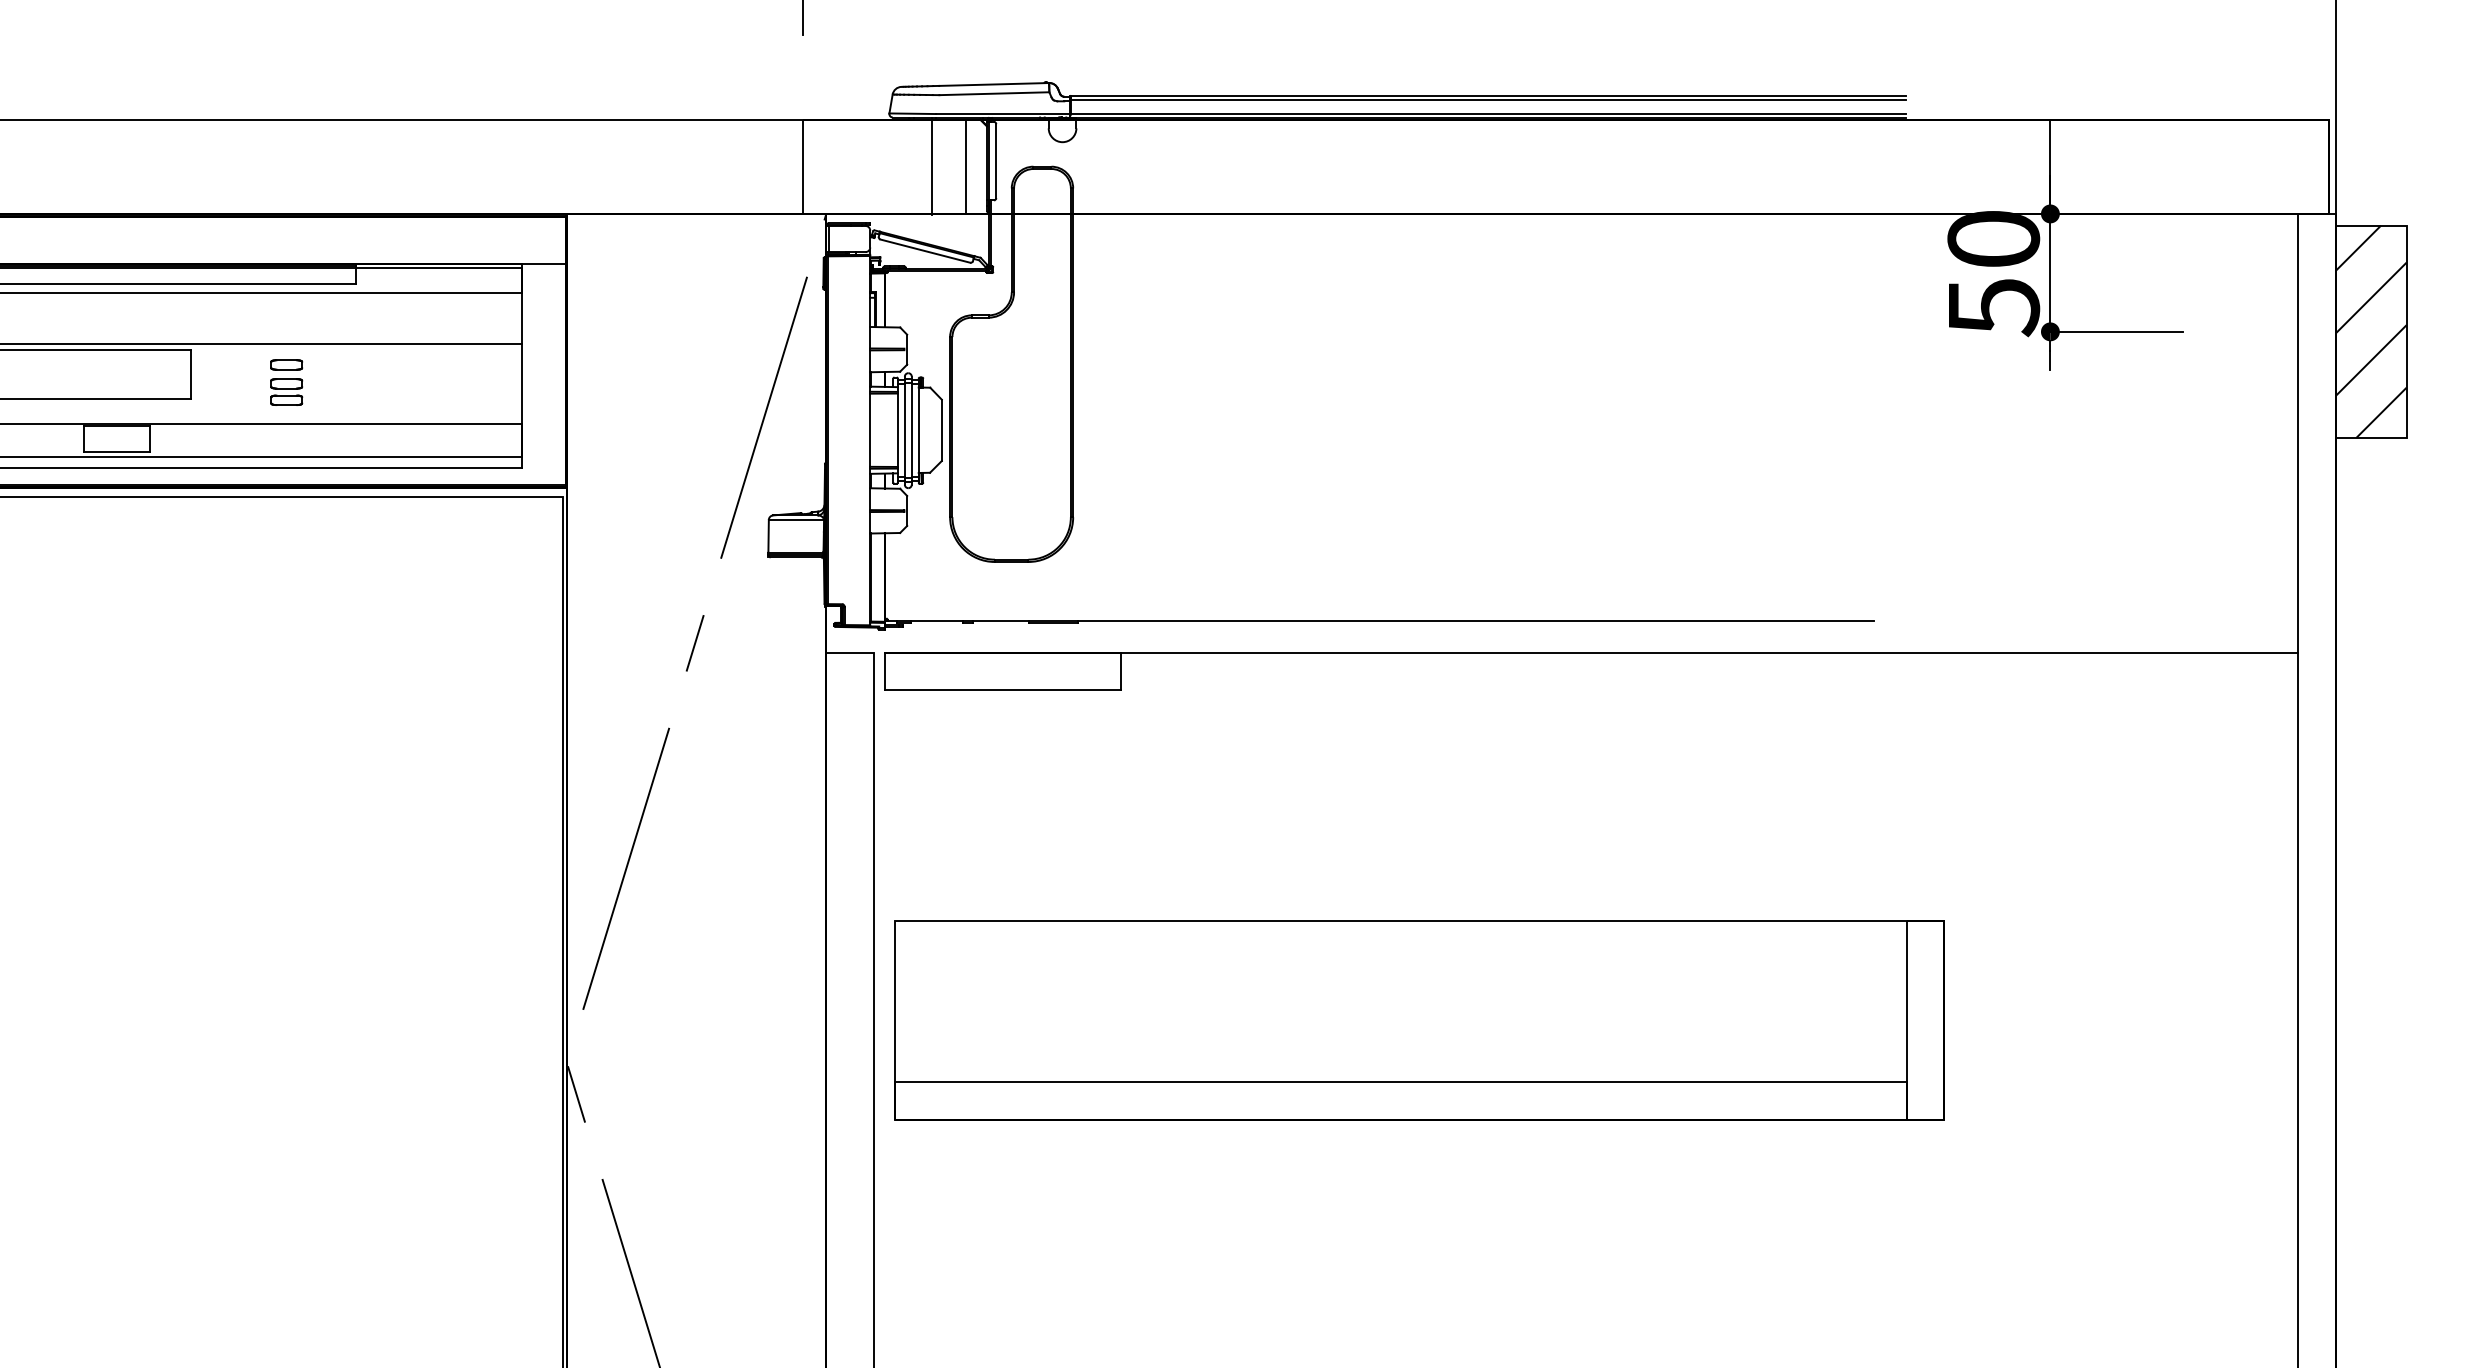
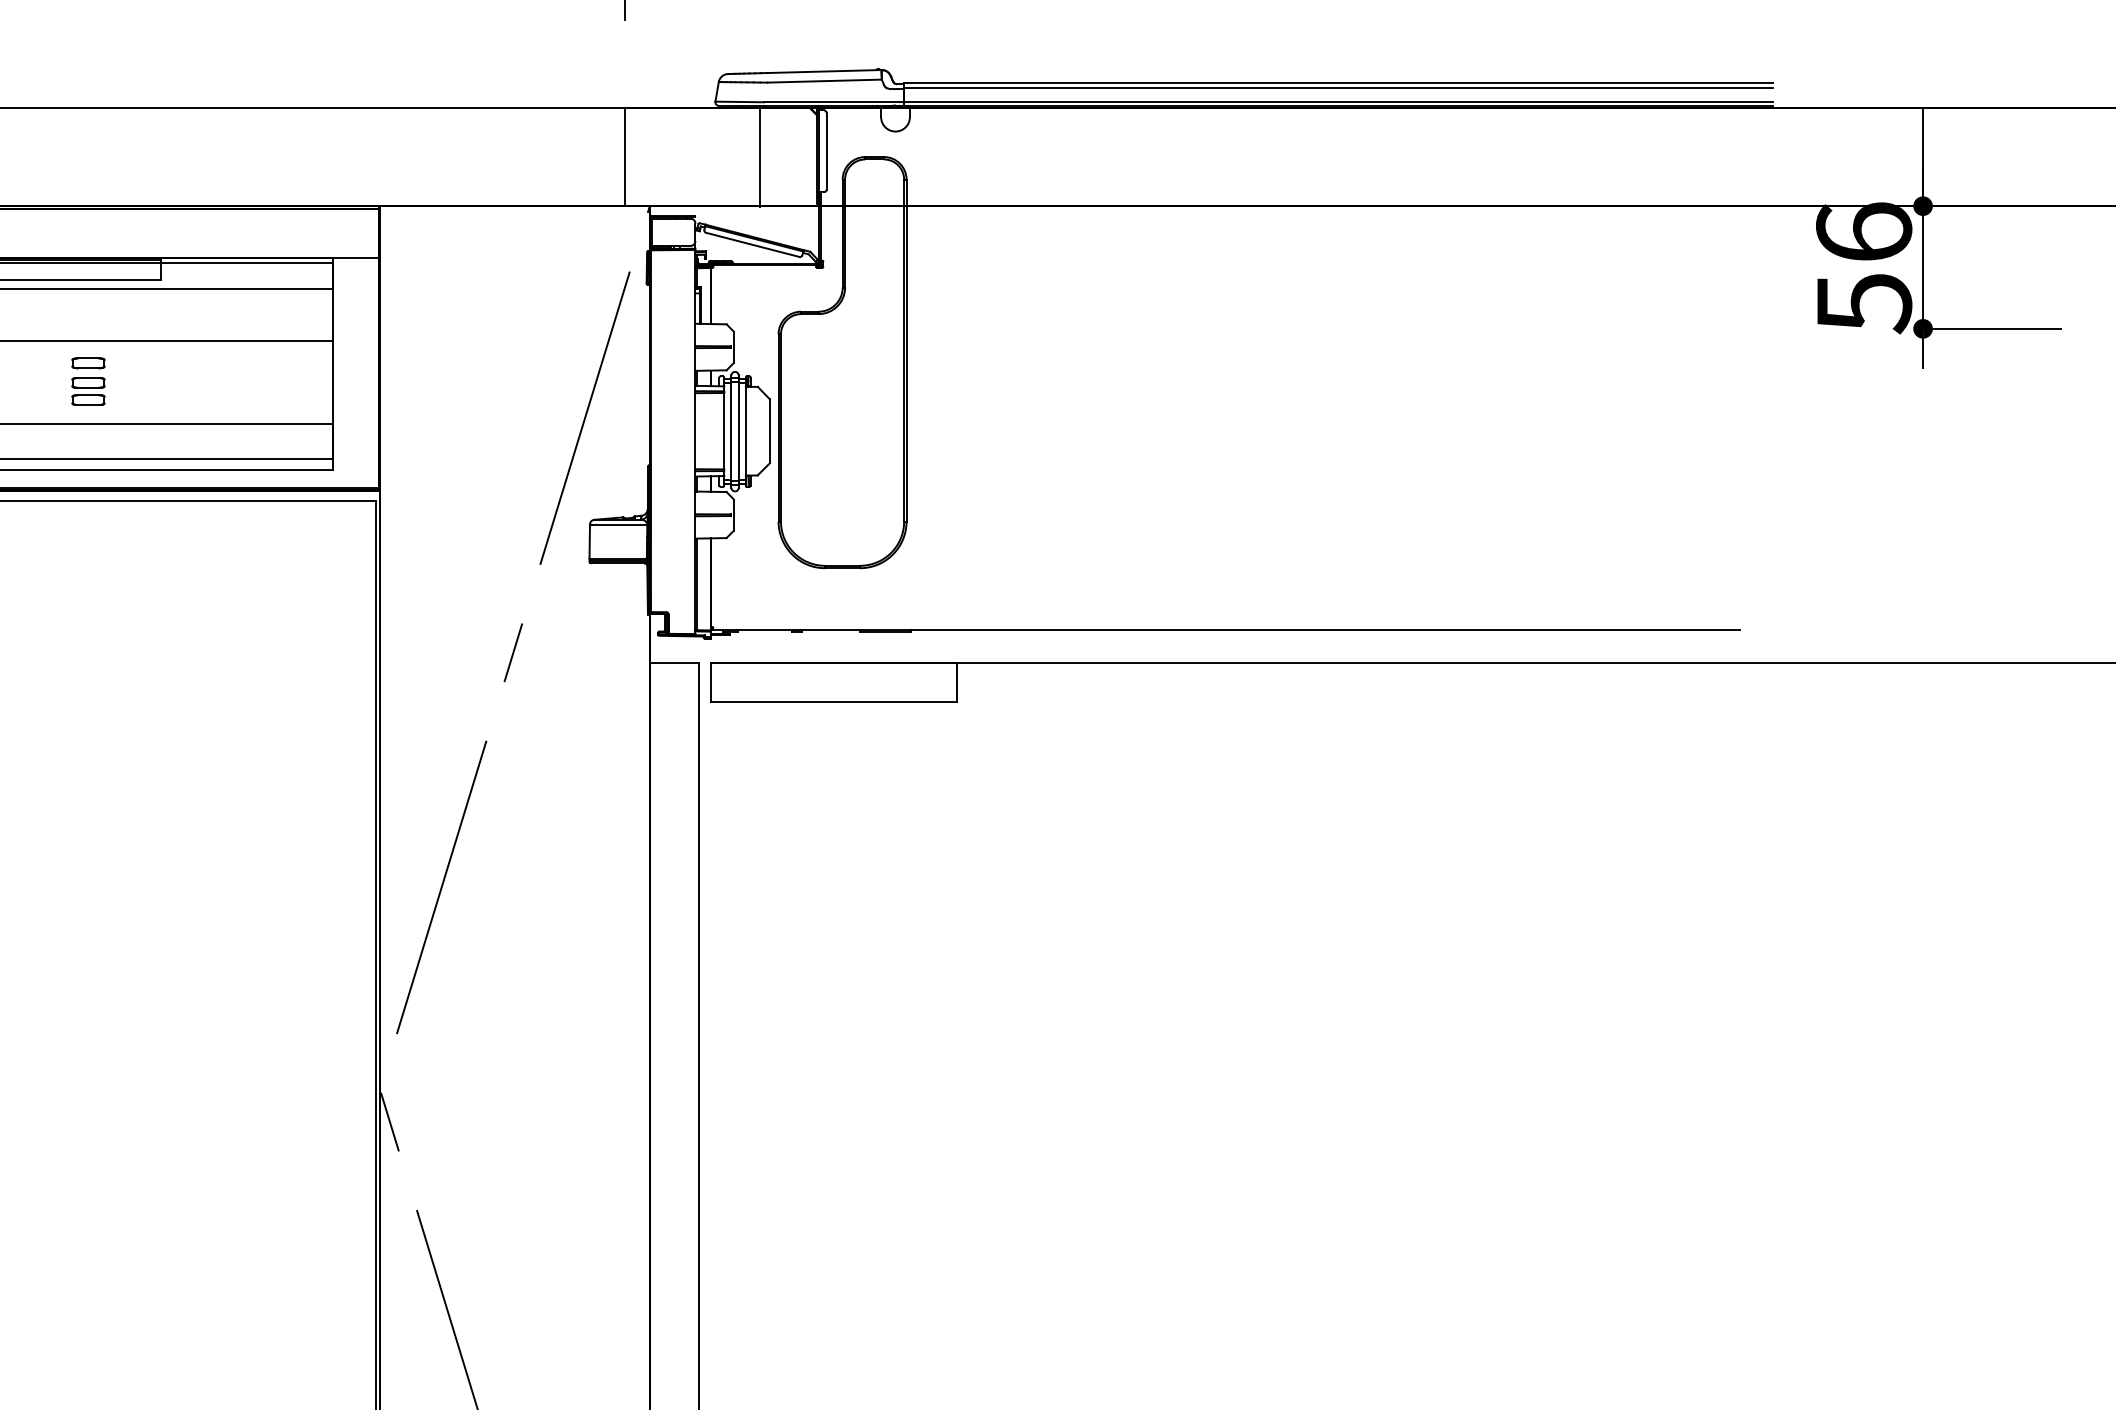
line: (965, 166) -> (794, 156), removed
text: (1993, 238) -> (1863, 231), 50 -> 56
part: (1419, 1020) -> (1266, 1045), removed

